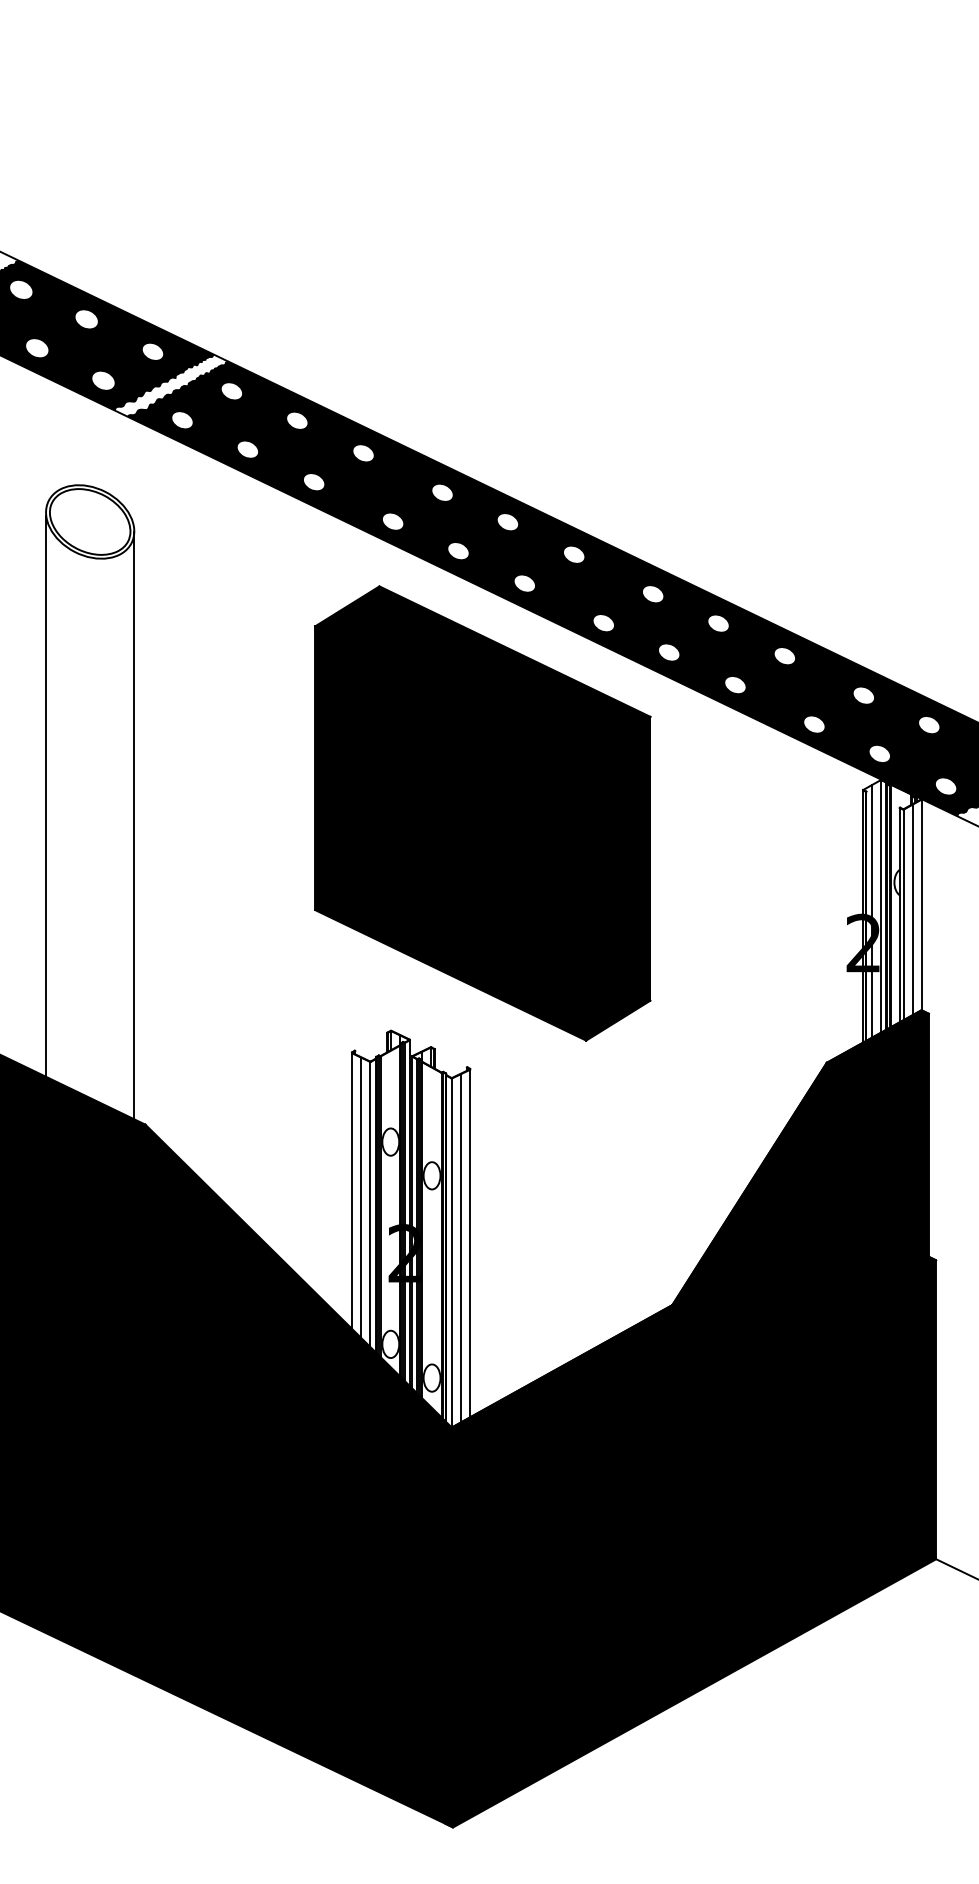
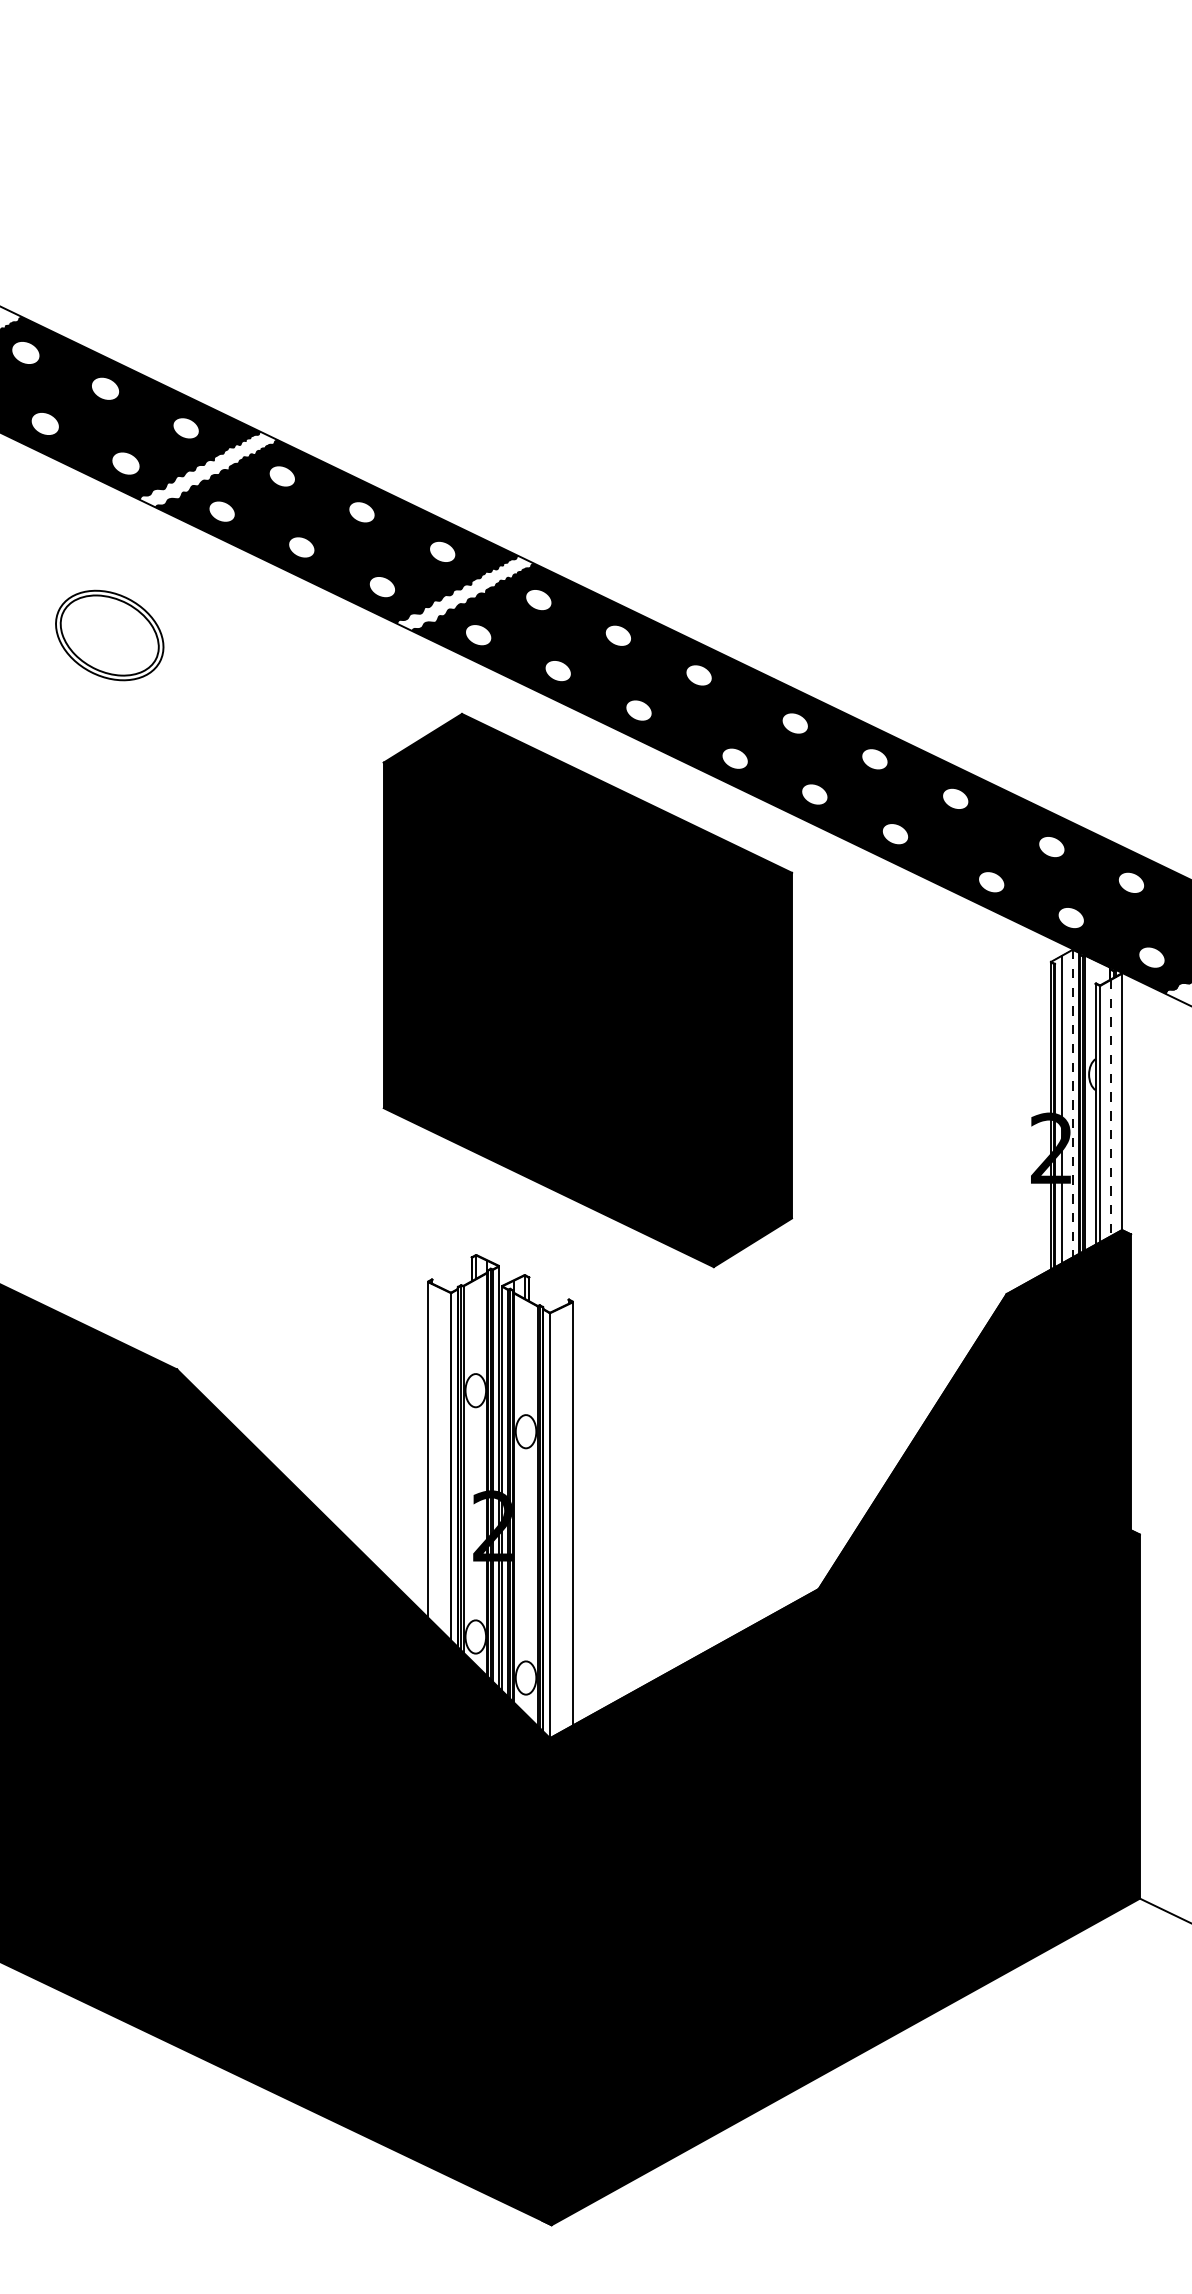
fill: (382, 487) -> (465, 593), removed
line: (46, 796) -> (56, 969), removed
line: (134, 825) -> (163, 1005), removed
line: (880, 906) -> (1072, 1103), solid -> dashed
line: (912, 910) -> (1111, 1108), solid -> dashed
line: (360, 1197) -> (438, 1458), removed
line: (461, 1248) -> (561, 1520), removed

